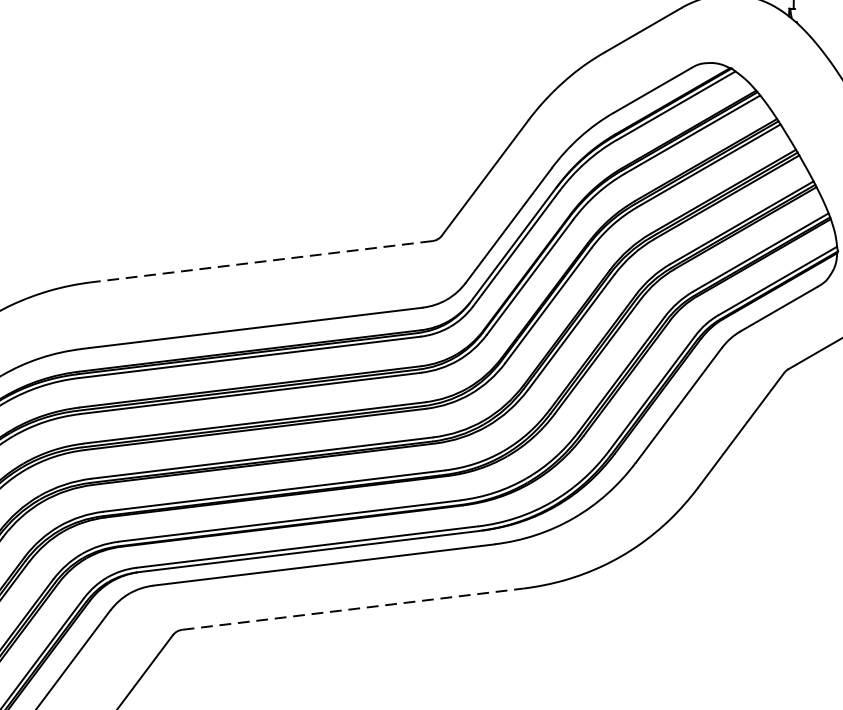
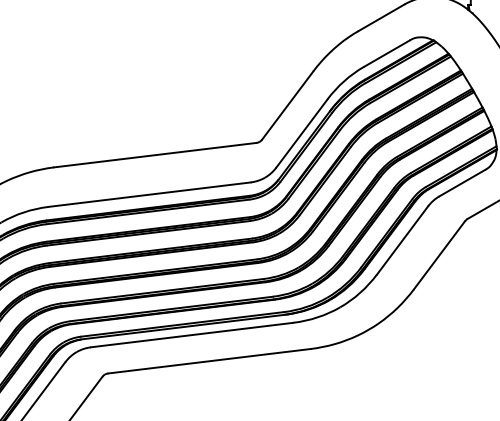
line: (262, 262) -> (155, 155), dashed -> solid
line: (353, 609) -> (209, 361), dashed -> solid

